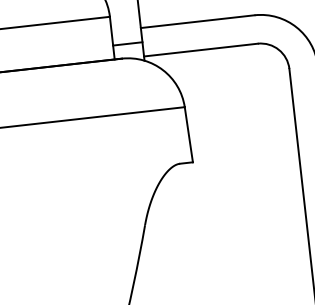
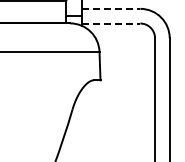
line: (198, 20) -> (111, 8), solid -> dashed
line: (201, 49) -> (111, 23), solid -> dashed

